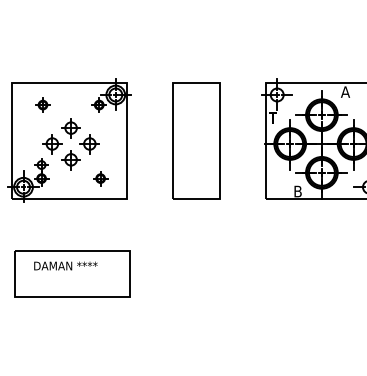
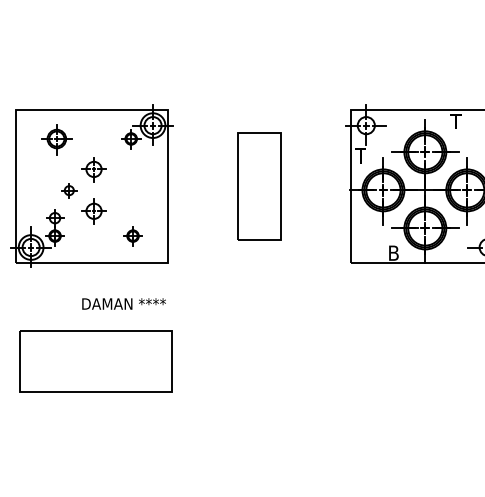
text: (345, 91) -> (456, 121), A -> T
part: (42, 104) -> (56, 138), size x1.6
part: (196, 140) -> (259, 185), size x0.7
part: (52, 144) -> (69, 191), size x0.6
part: (89, 144) -> (118, 191), removed
text: (65, 265) -> (123, 303), moved

